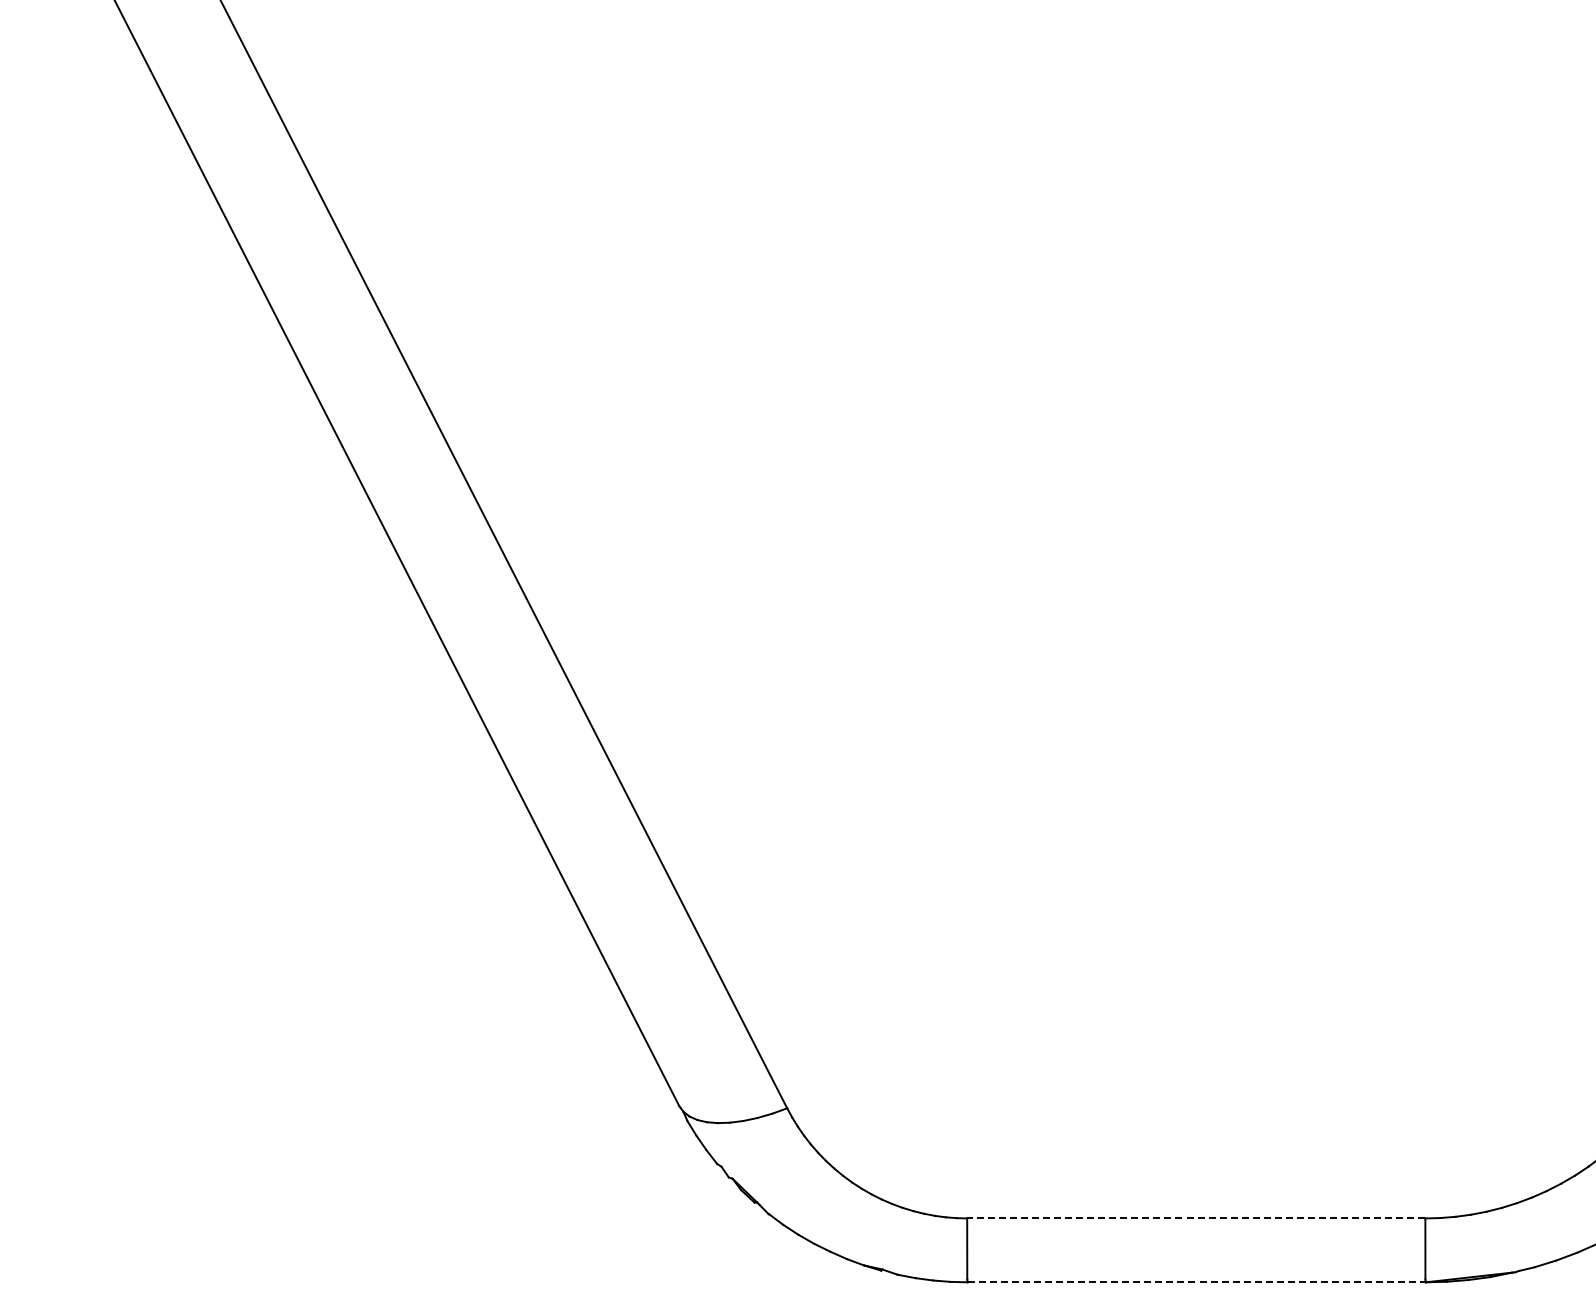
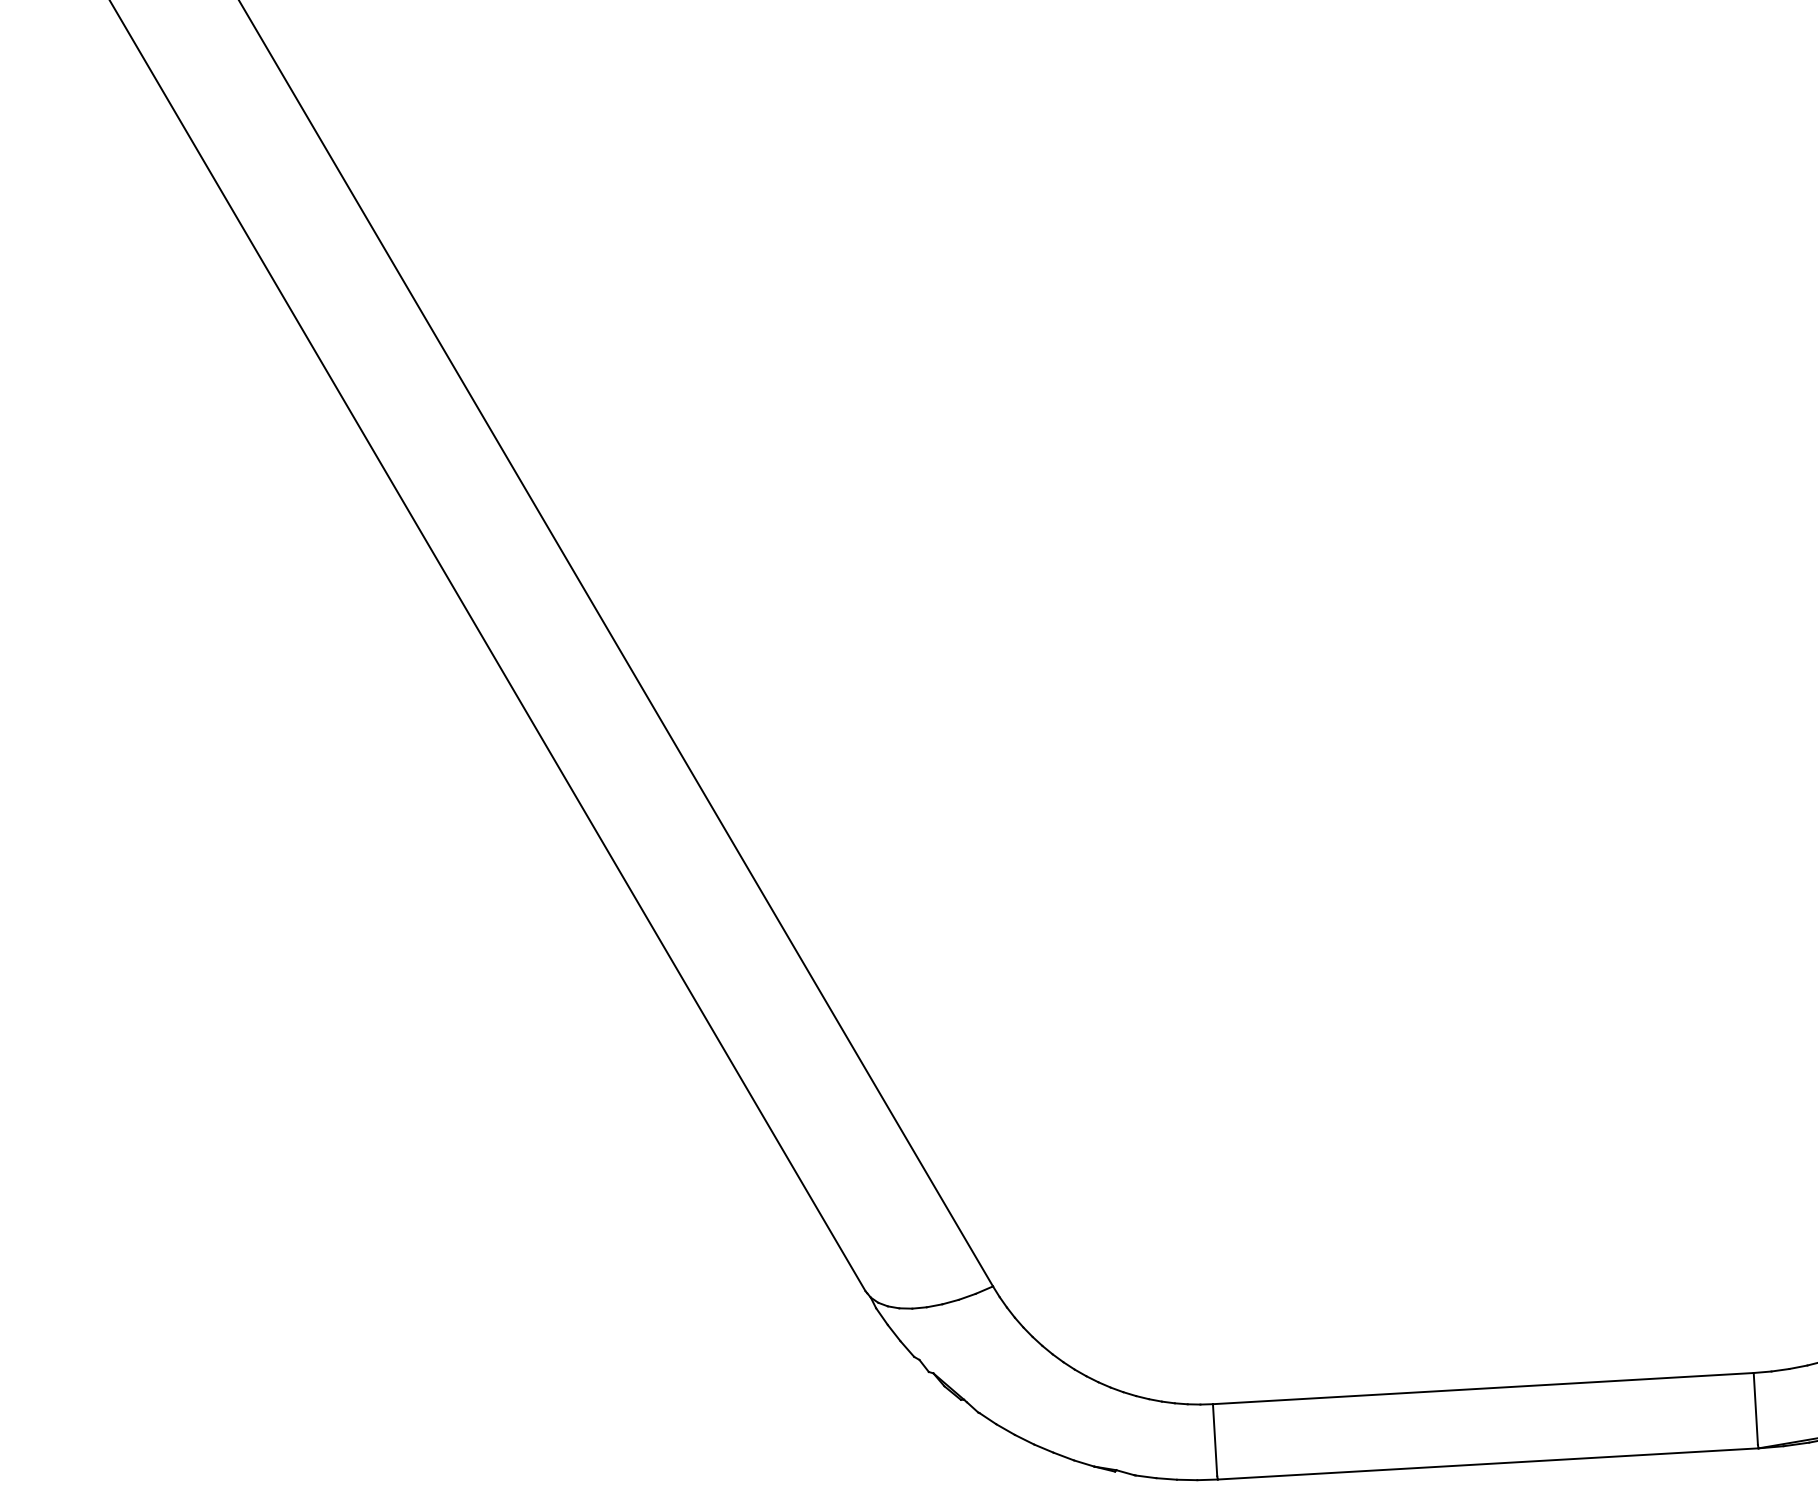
line: (1195, 1218) -> (1482, 1388), dashed -> solid
line: (1197, 1282) -> (1489, 1464), dashed -> solid

